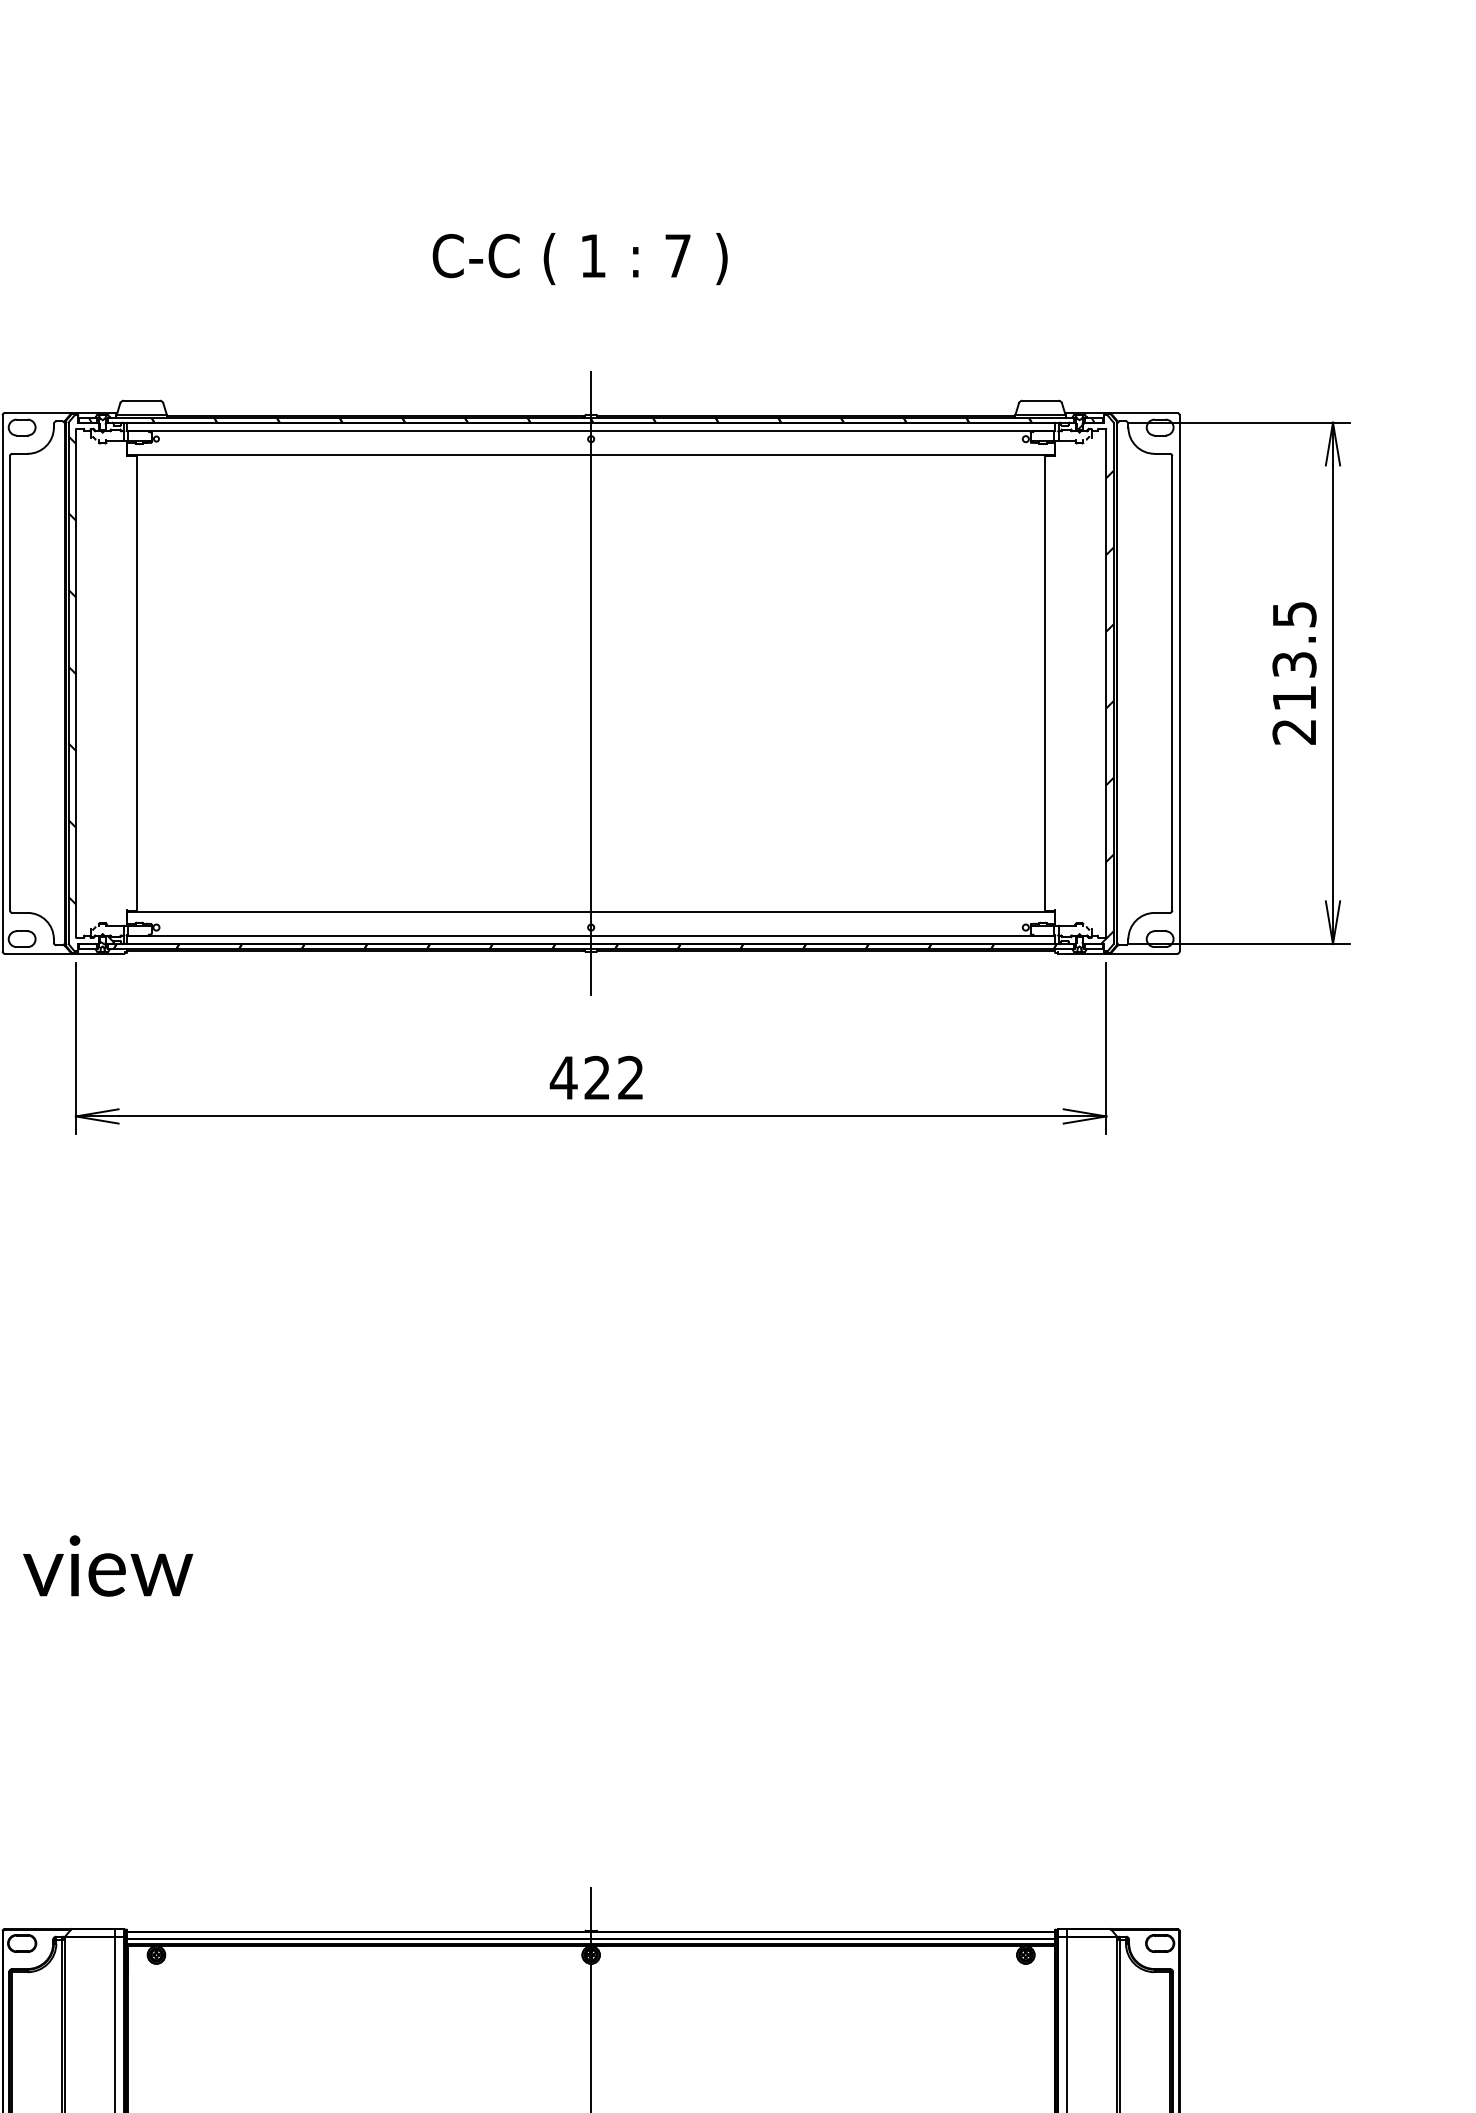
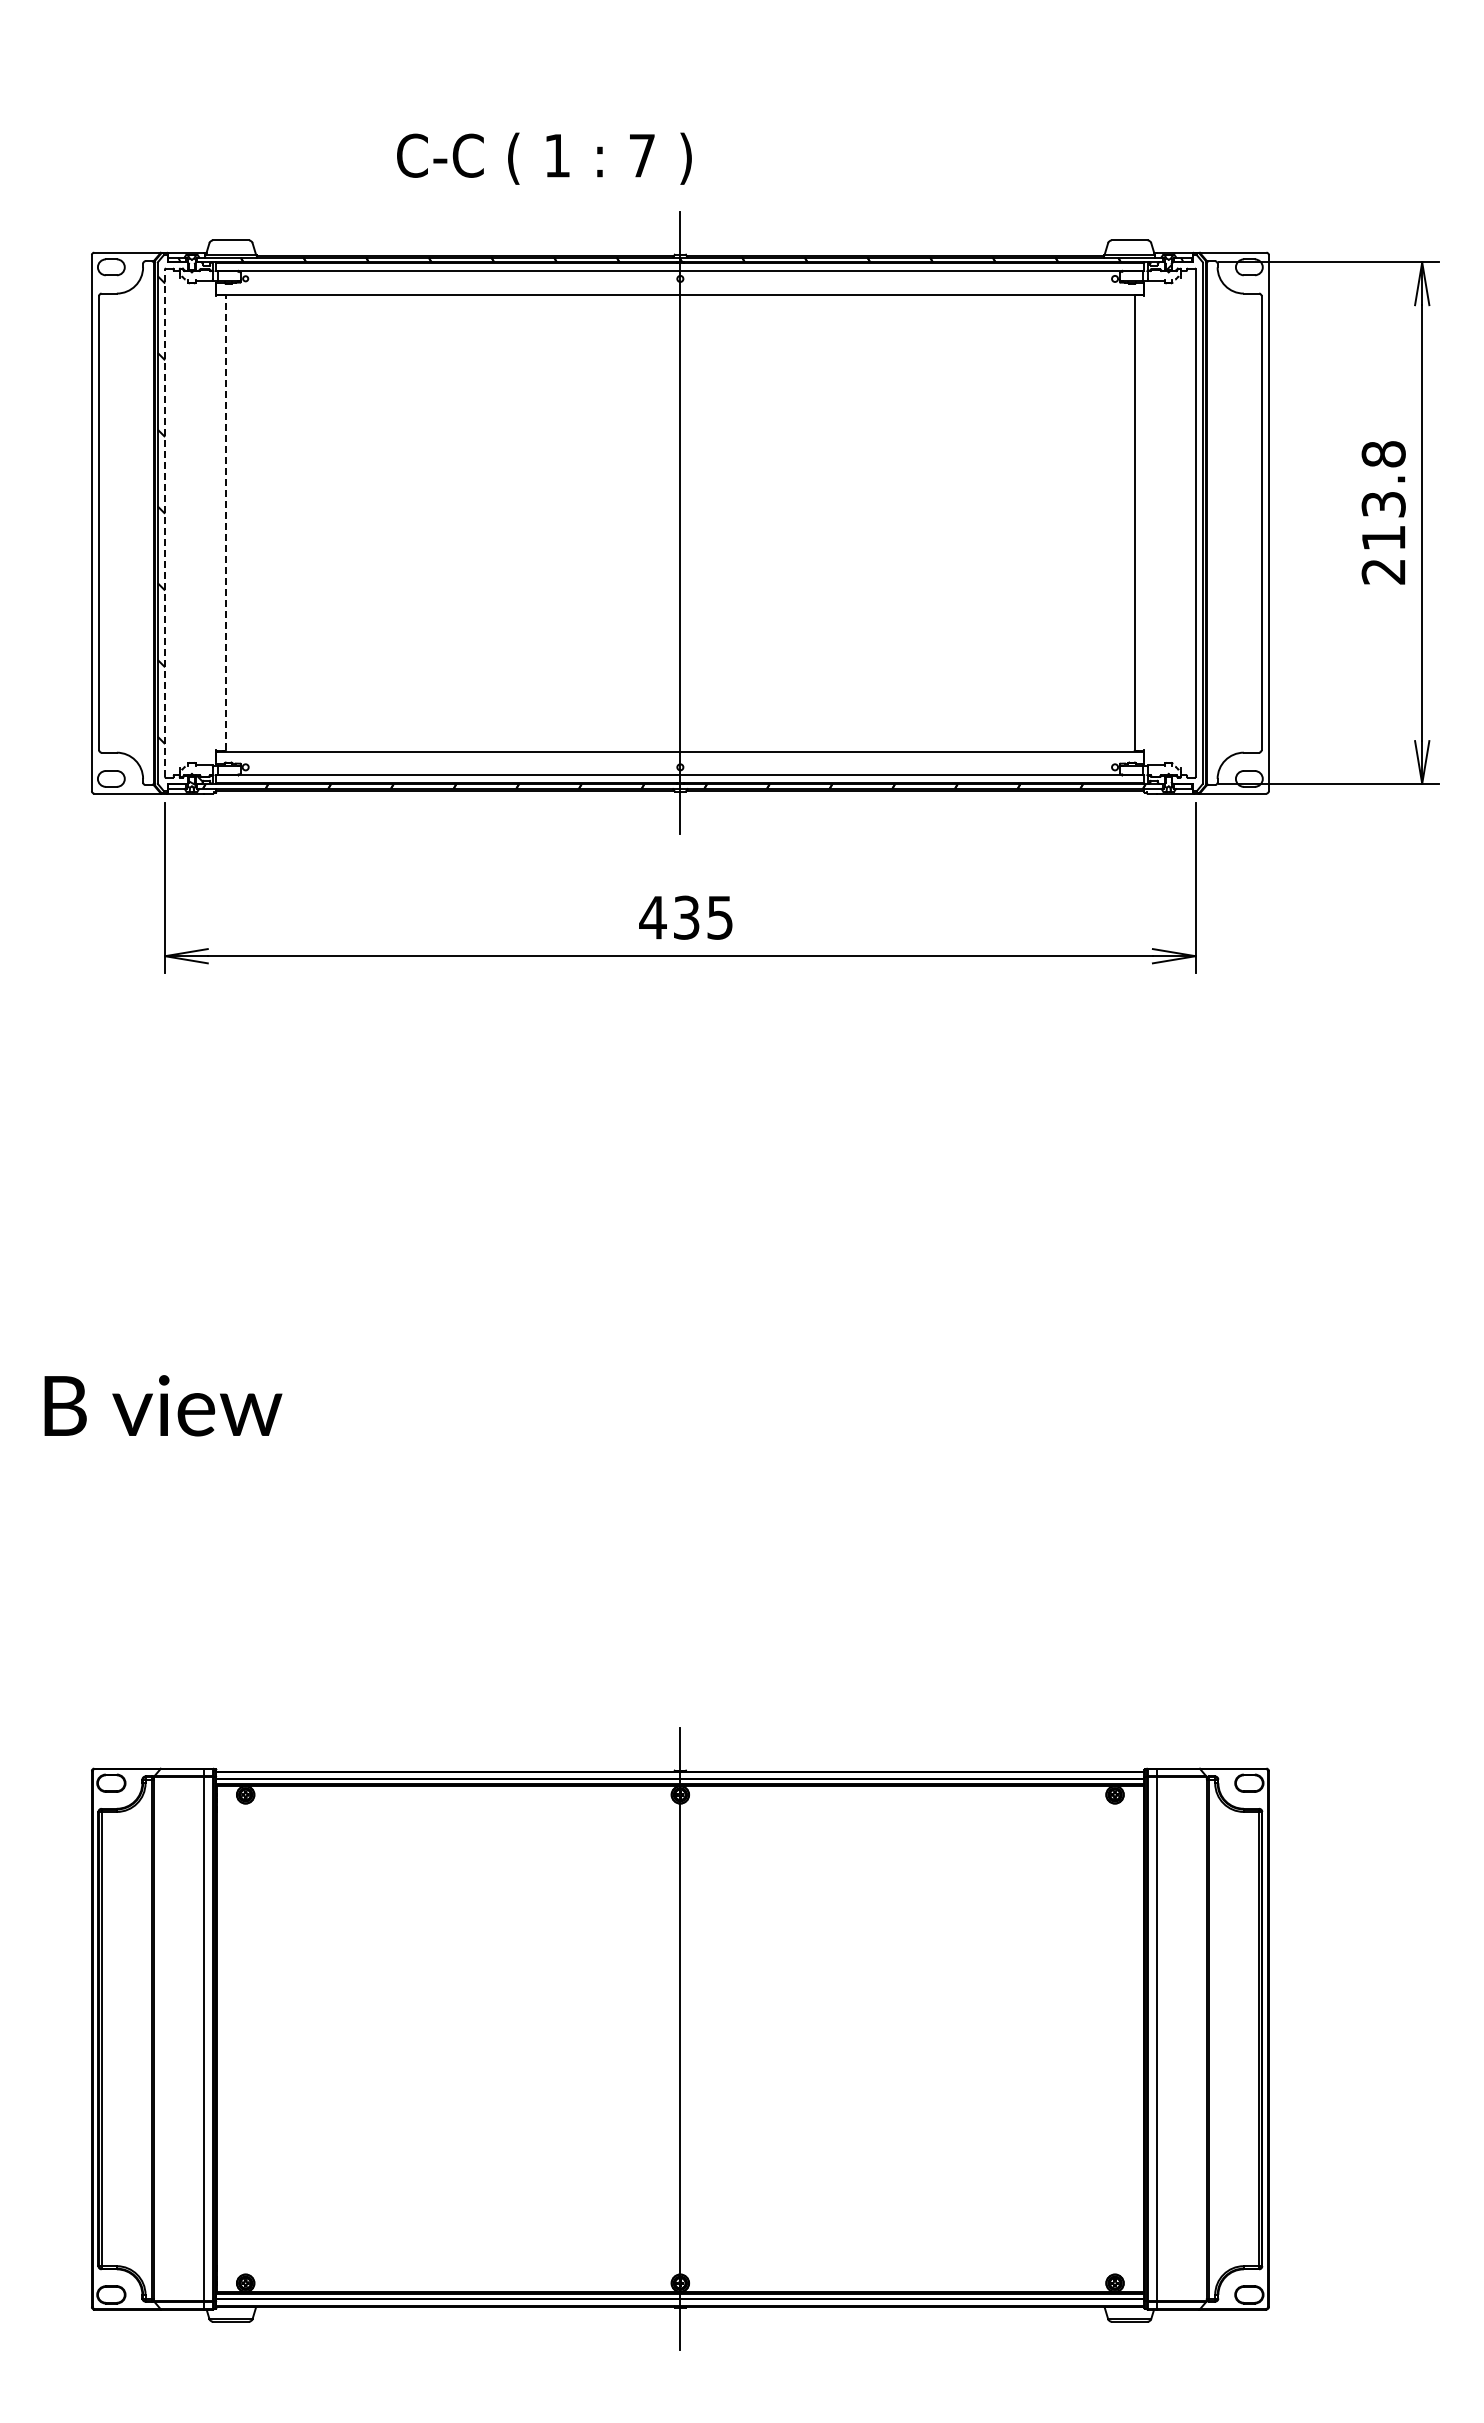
text: (580, 258) -> (544, 158), moved
text: (1294, 614) -> (1383, 454), 213.5 -> 213.8
hatch: (1097, 682) -> (1186, 522), removed
line: (76, 683) -> (165, 523), solid -> dashed
line: (137, 683) -> (226, 523), solid -> dashed
text: (613, 1077) -> (702, 917), 422 -> 435

